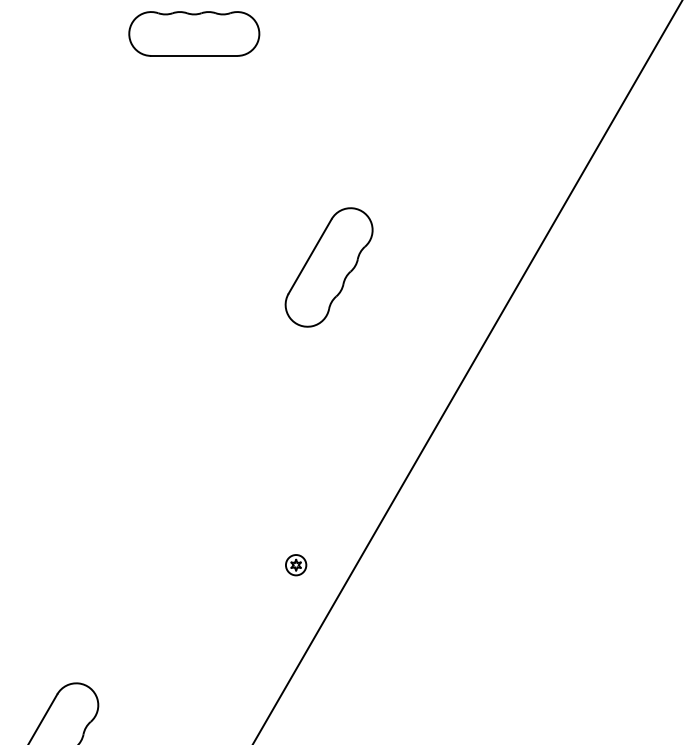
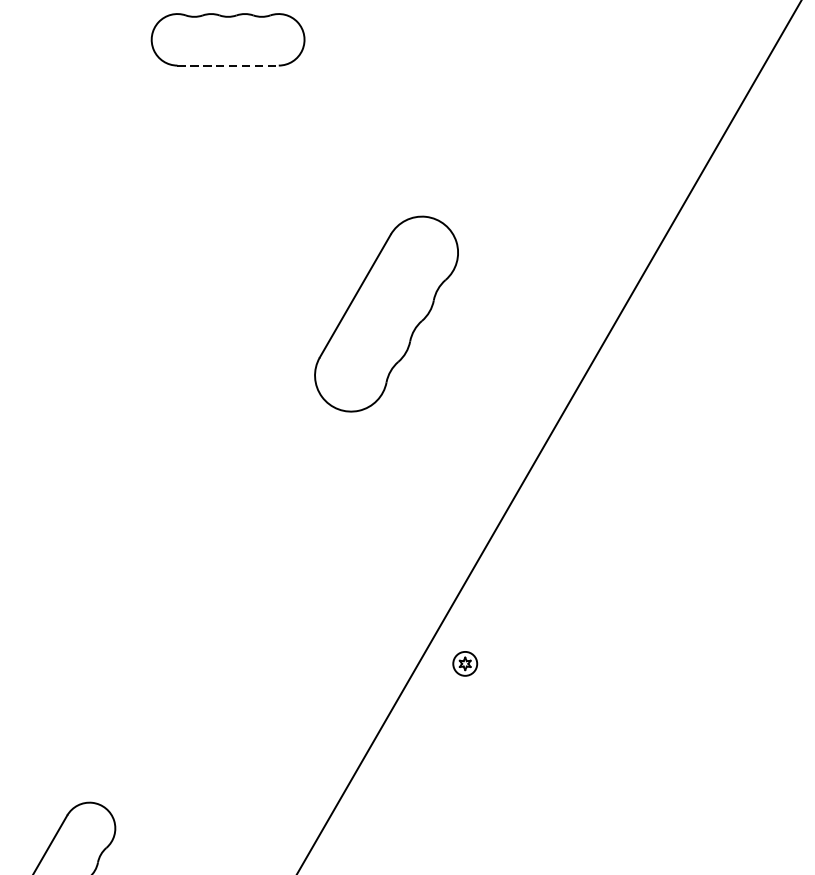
line: (194, 55) -> (228, 65), solid -> dashed
part: (328, 267) -> (385, 314), size x1.4
part: (296, 565) -> (465, 664), moved

